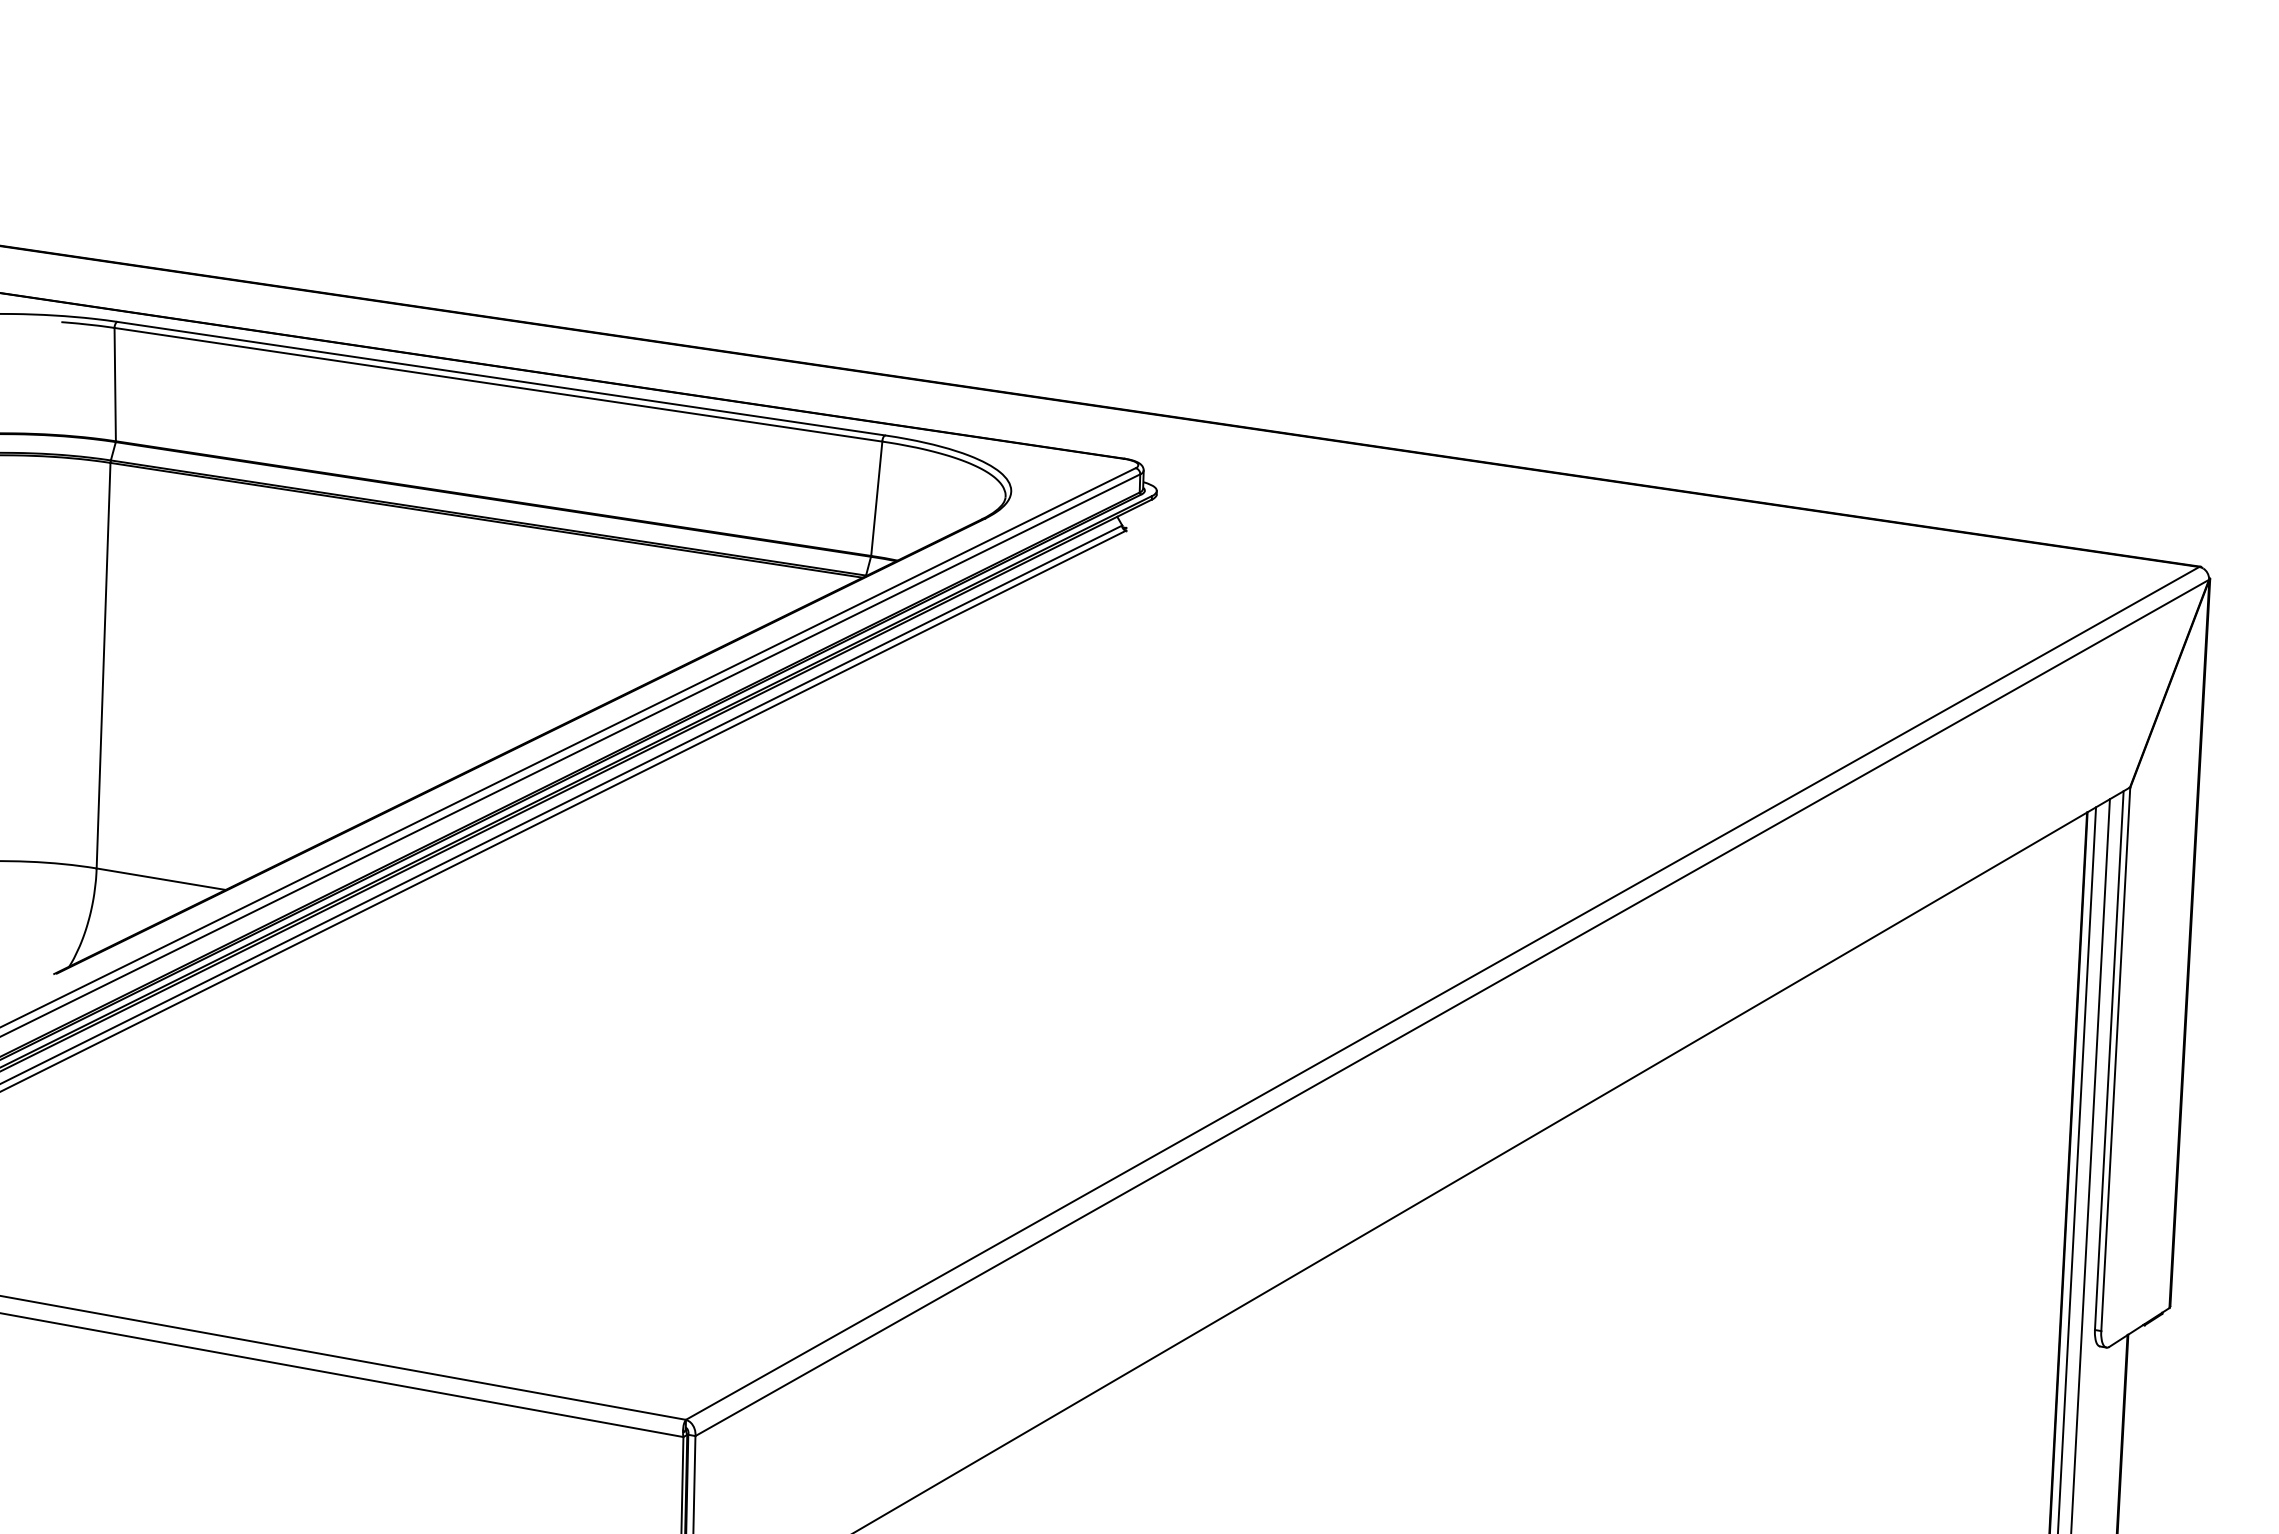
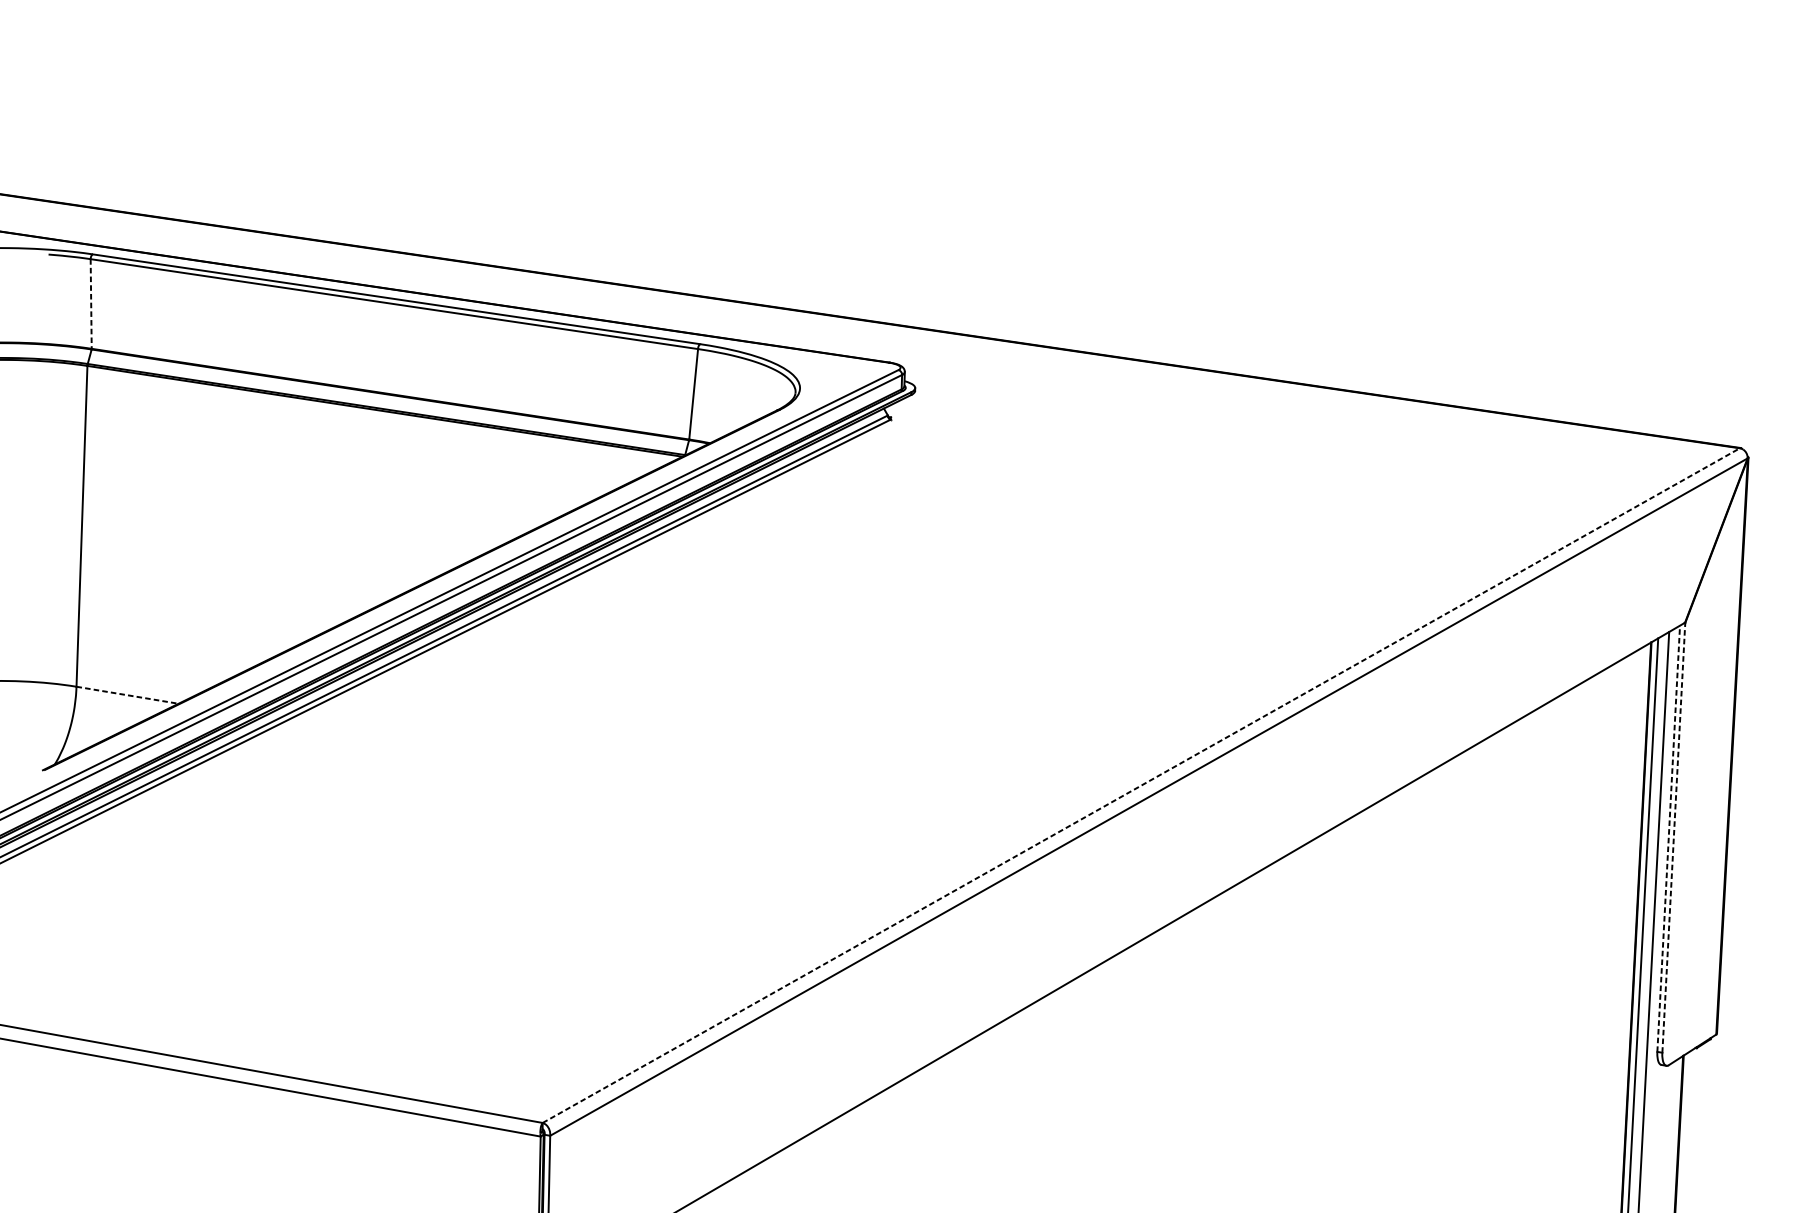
line: (115, 384) -> (91, 303), solid -> dashed
line: (161, 879) -> (127, 695), solid -> dashed
line: (1442, 993) -> (1141, 785), solid -> dashed
line: (2115, 1059) -> (1673, 837), solid -> dashed
line: (2109, 1060) -> (1668, 838), solid -> dashed

